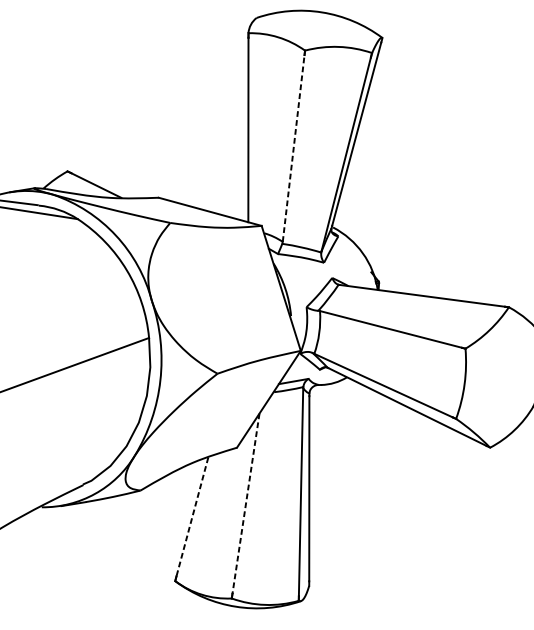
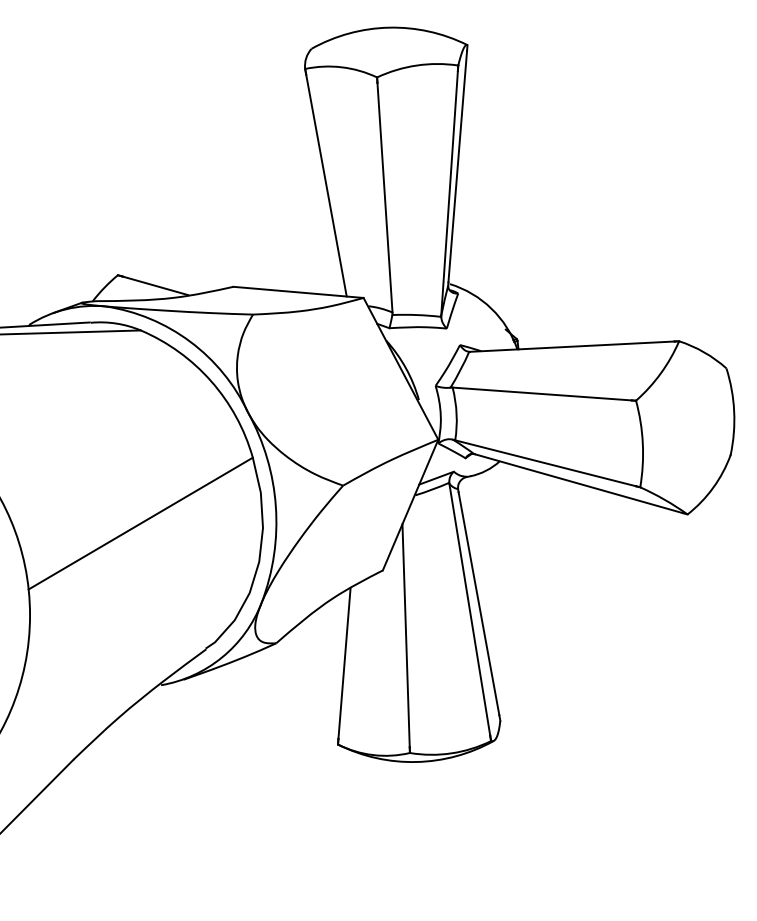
line: (293, 148) -> (384, 197), dashed -> solid
line: (246, 503) -> (406, 635), dashed -> solid
line: (192, 517) -> (344, 664), dashed -> solid

